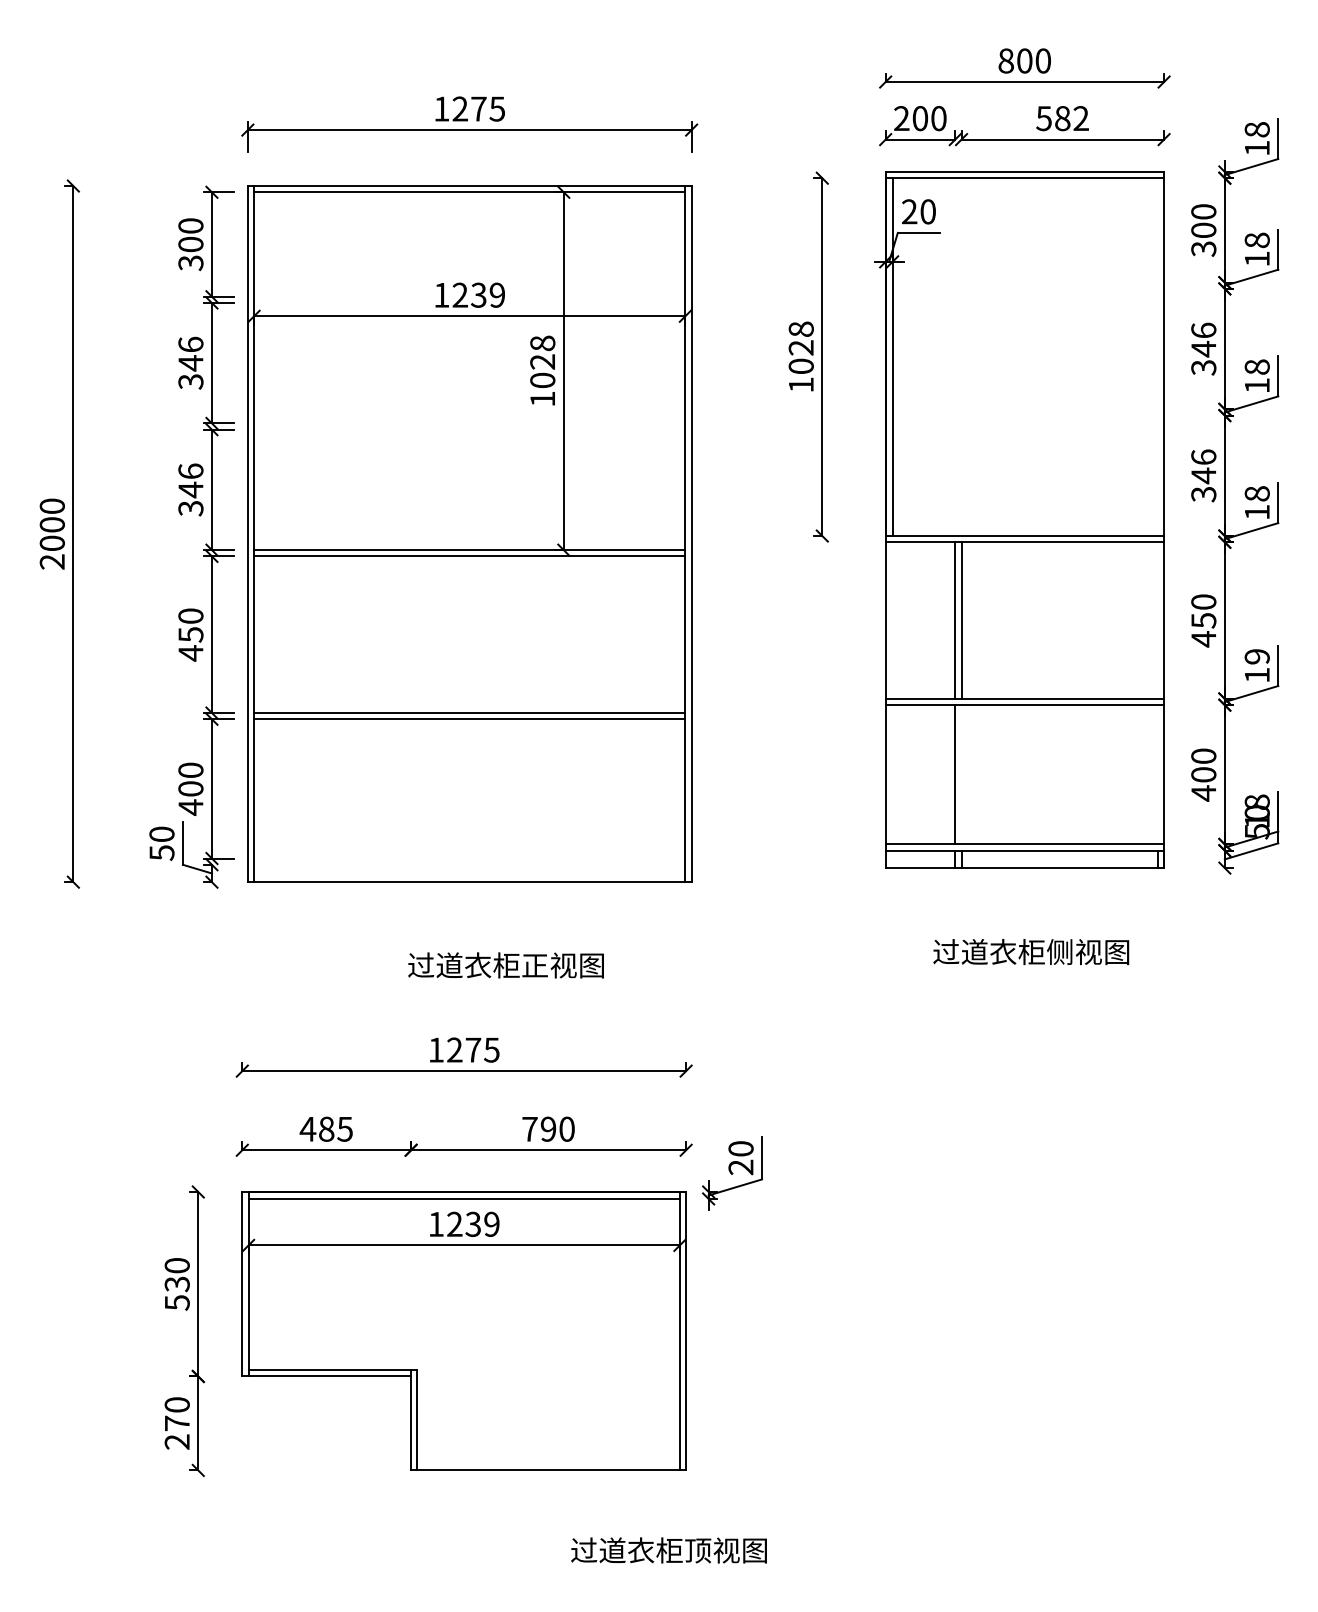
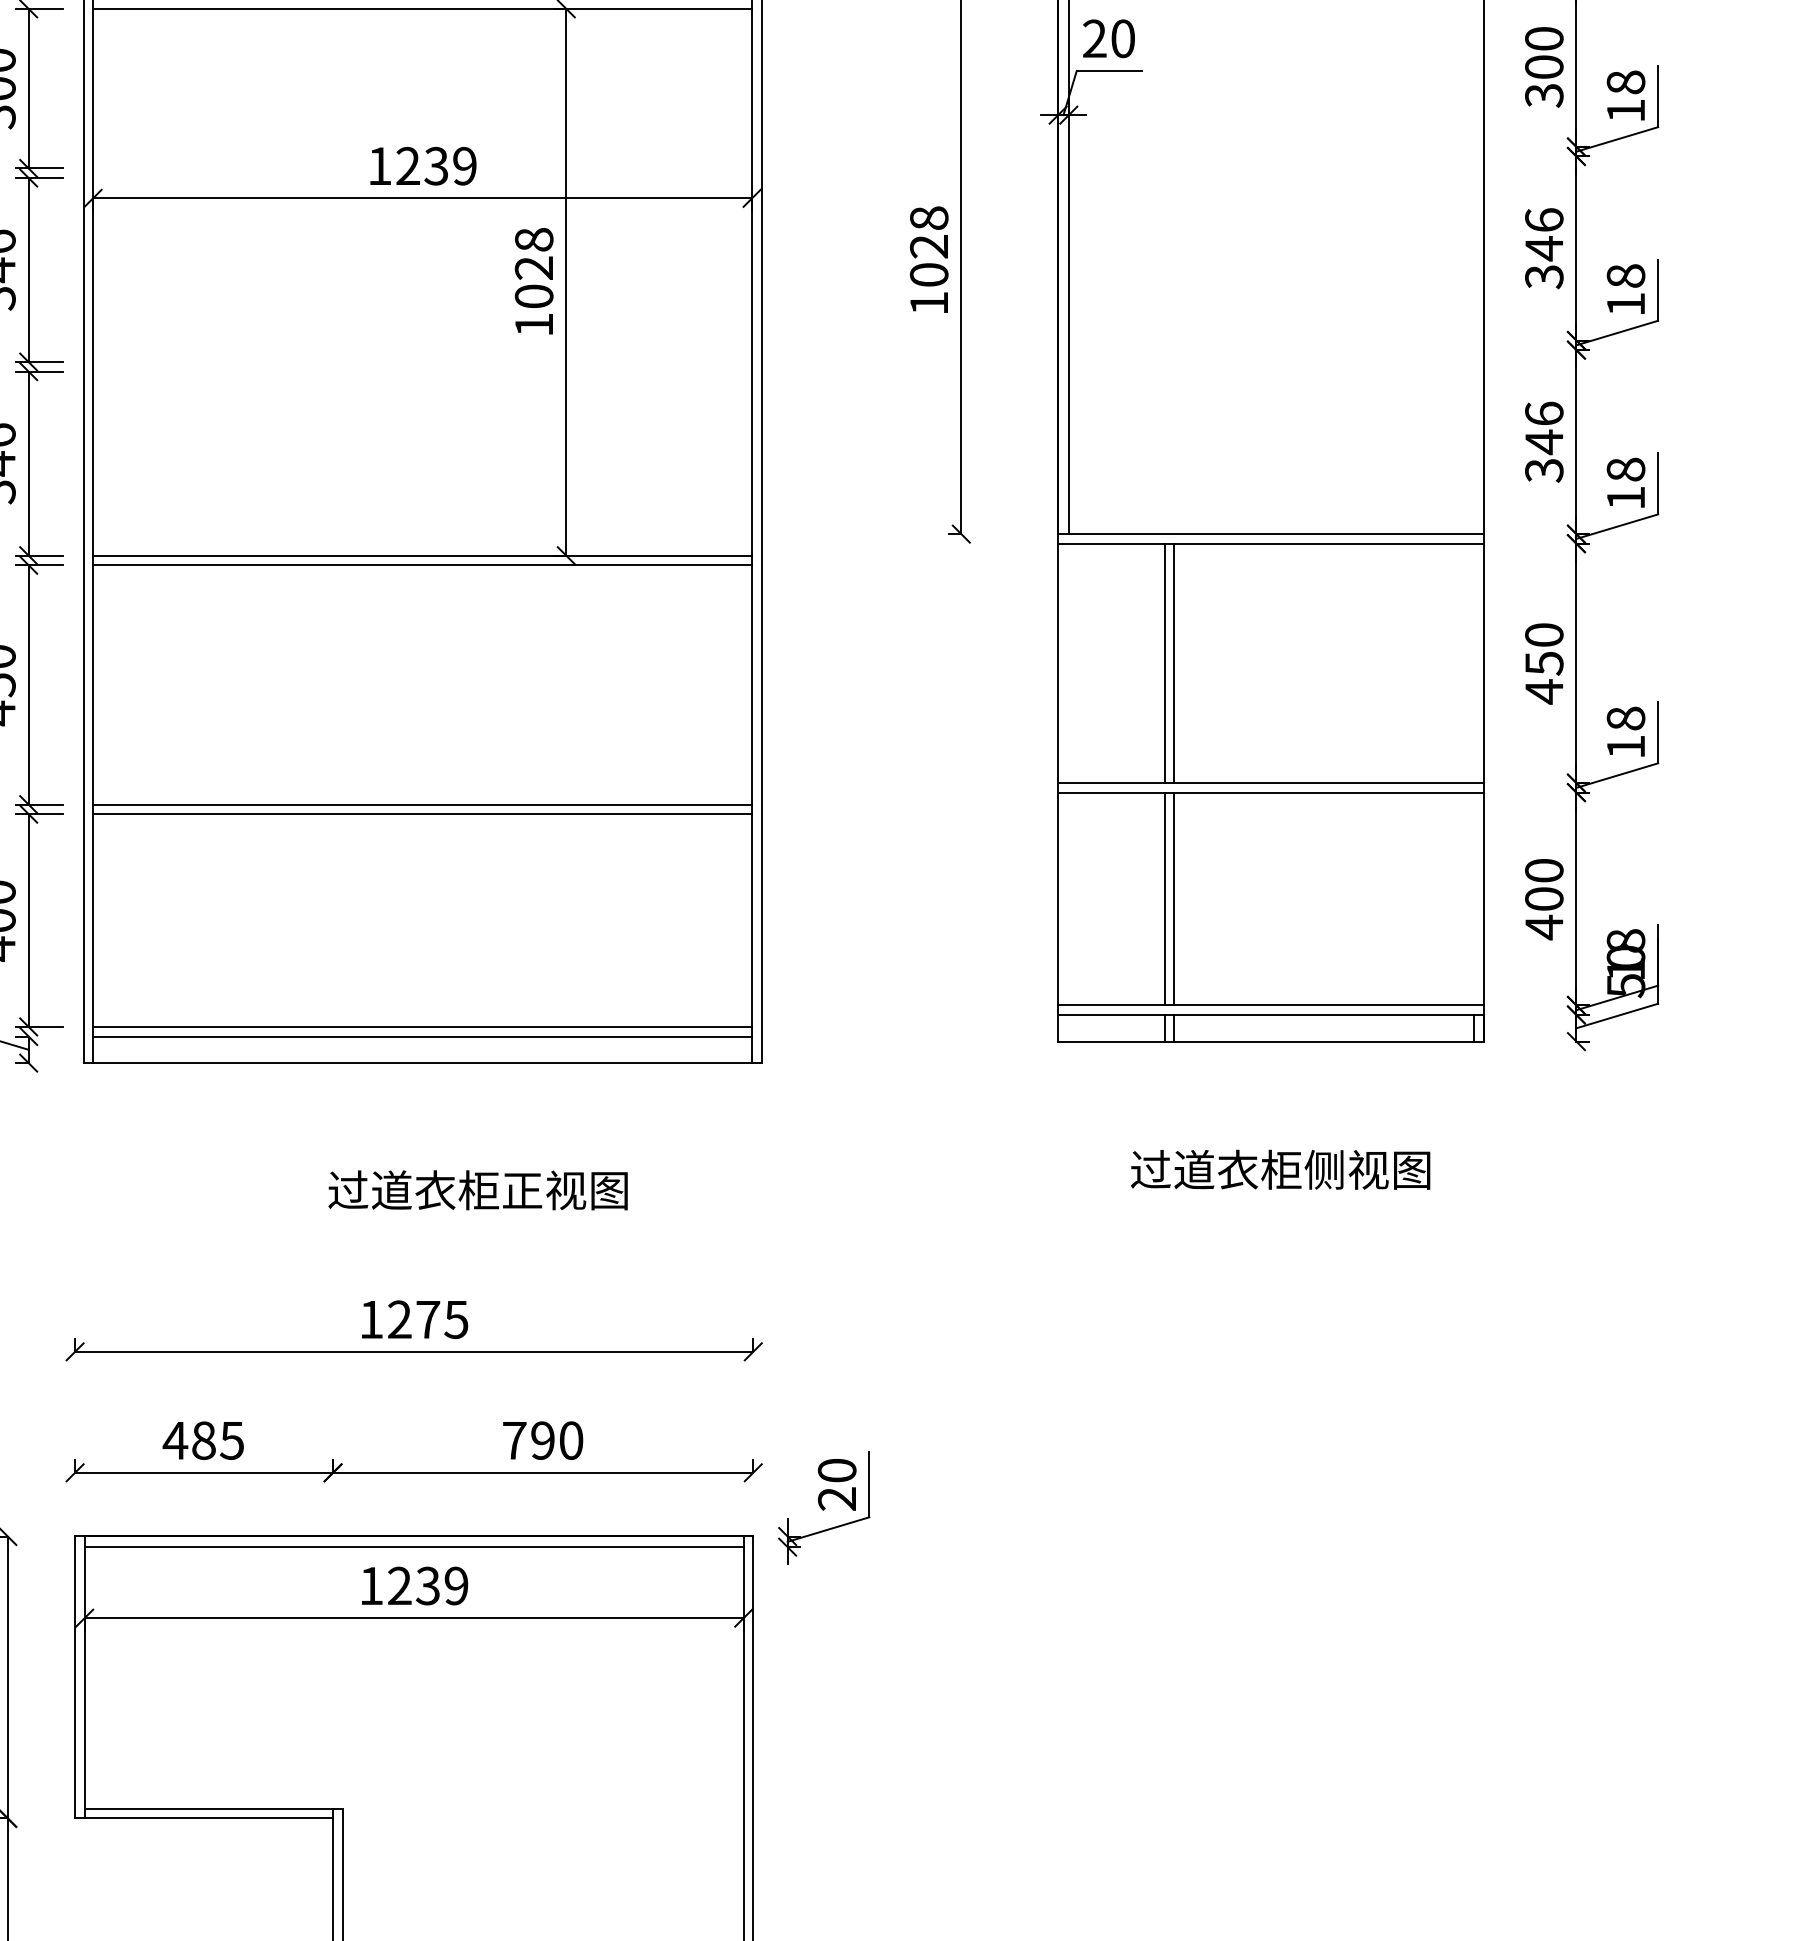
text: (1256, 656) -> (1624, 718), 19 -> 18
line: (961, 774) -> (1174, 898), added
line: (469, 858) -> (422, 1026), added
line: (469, 864) -> (422, 1036), added

